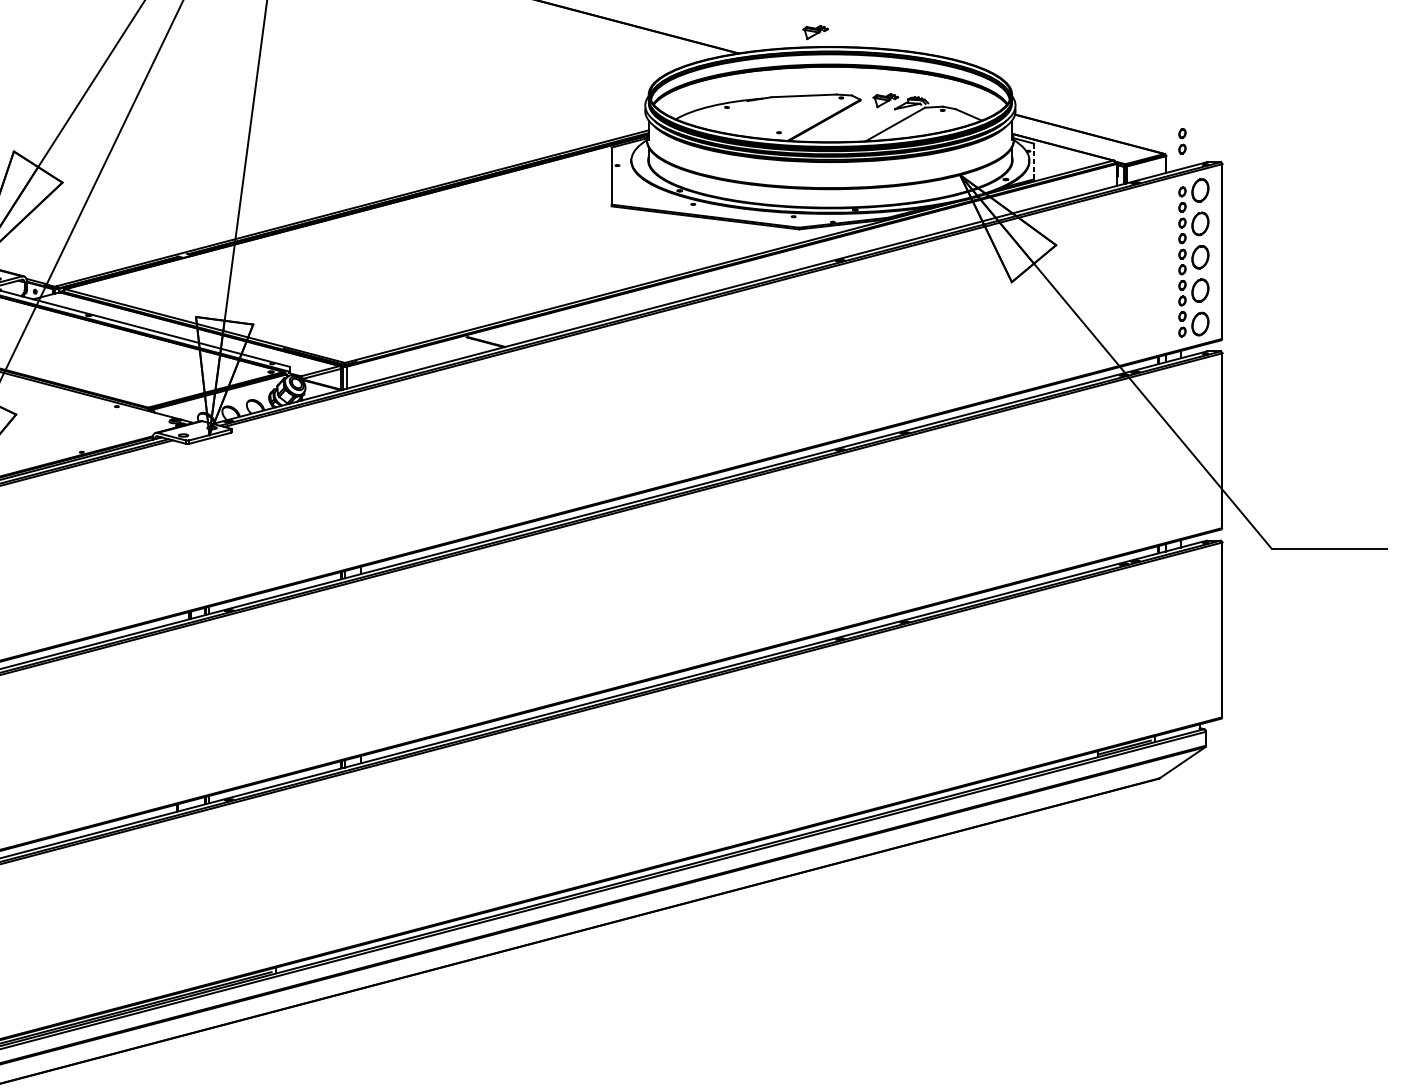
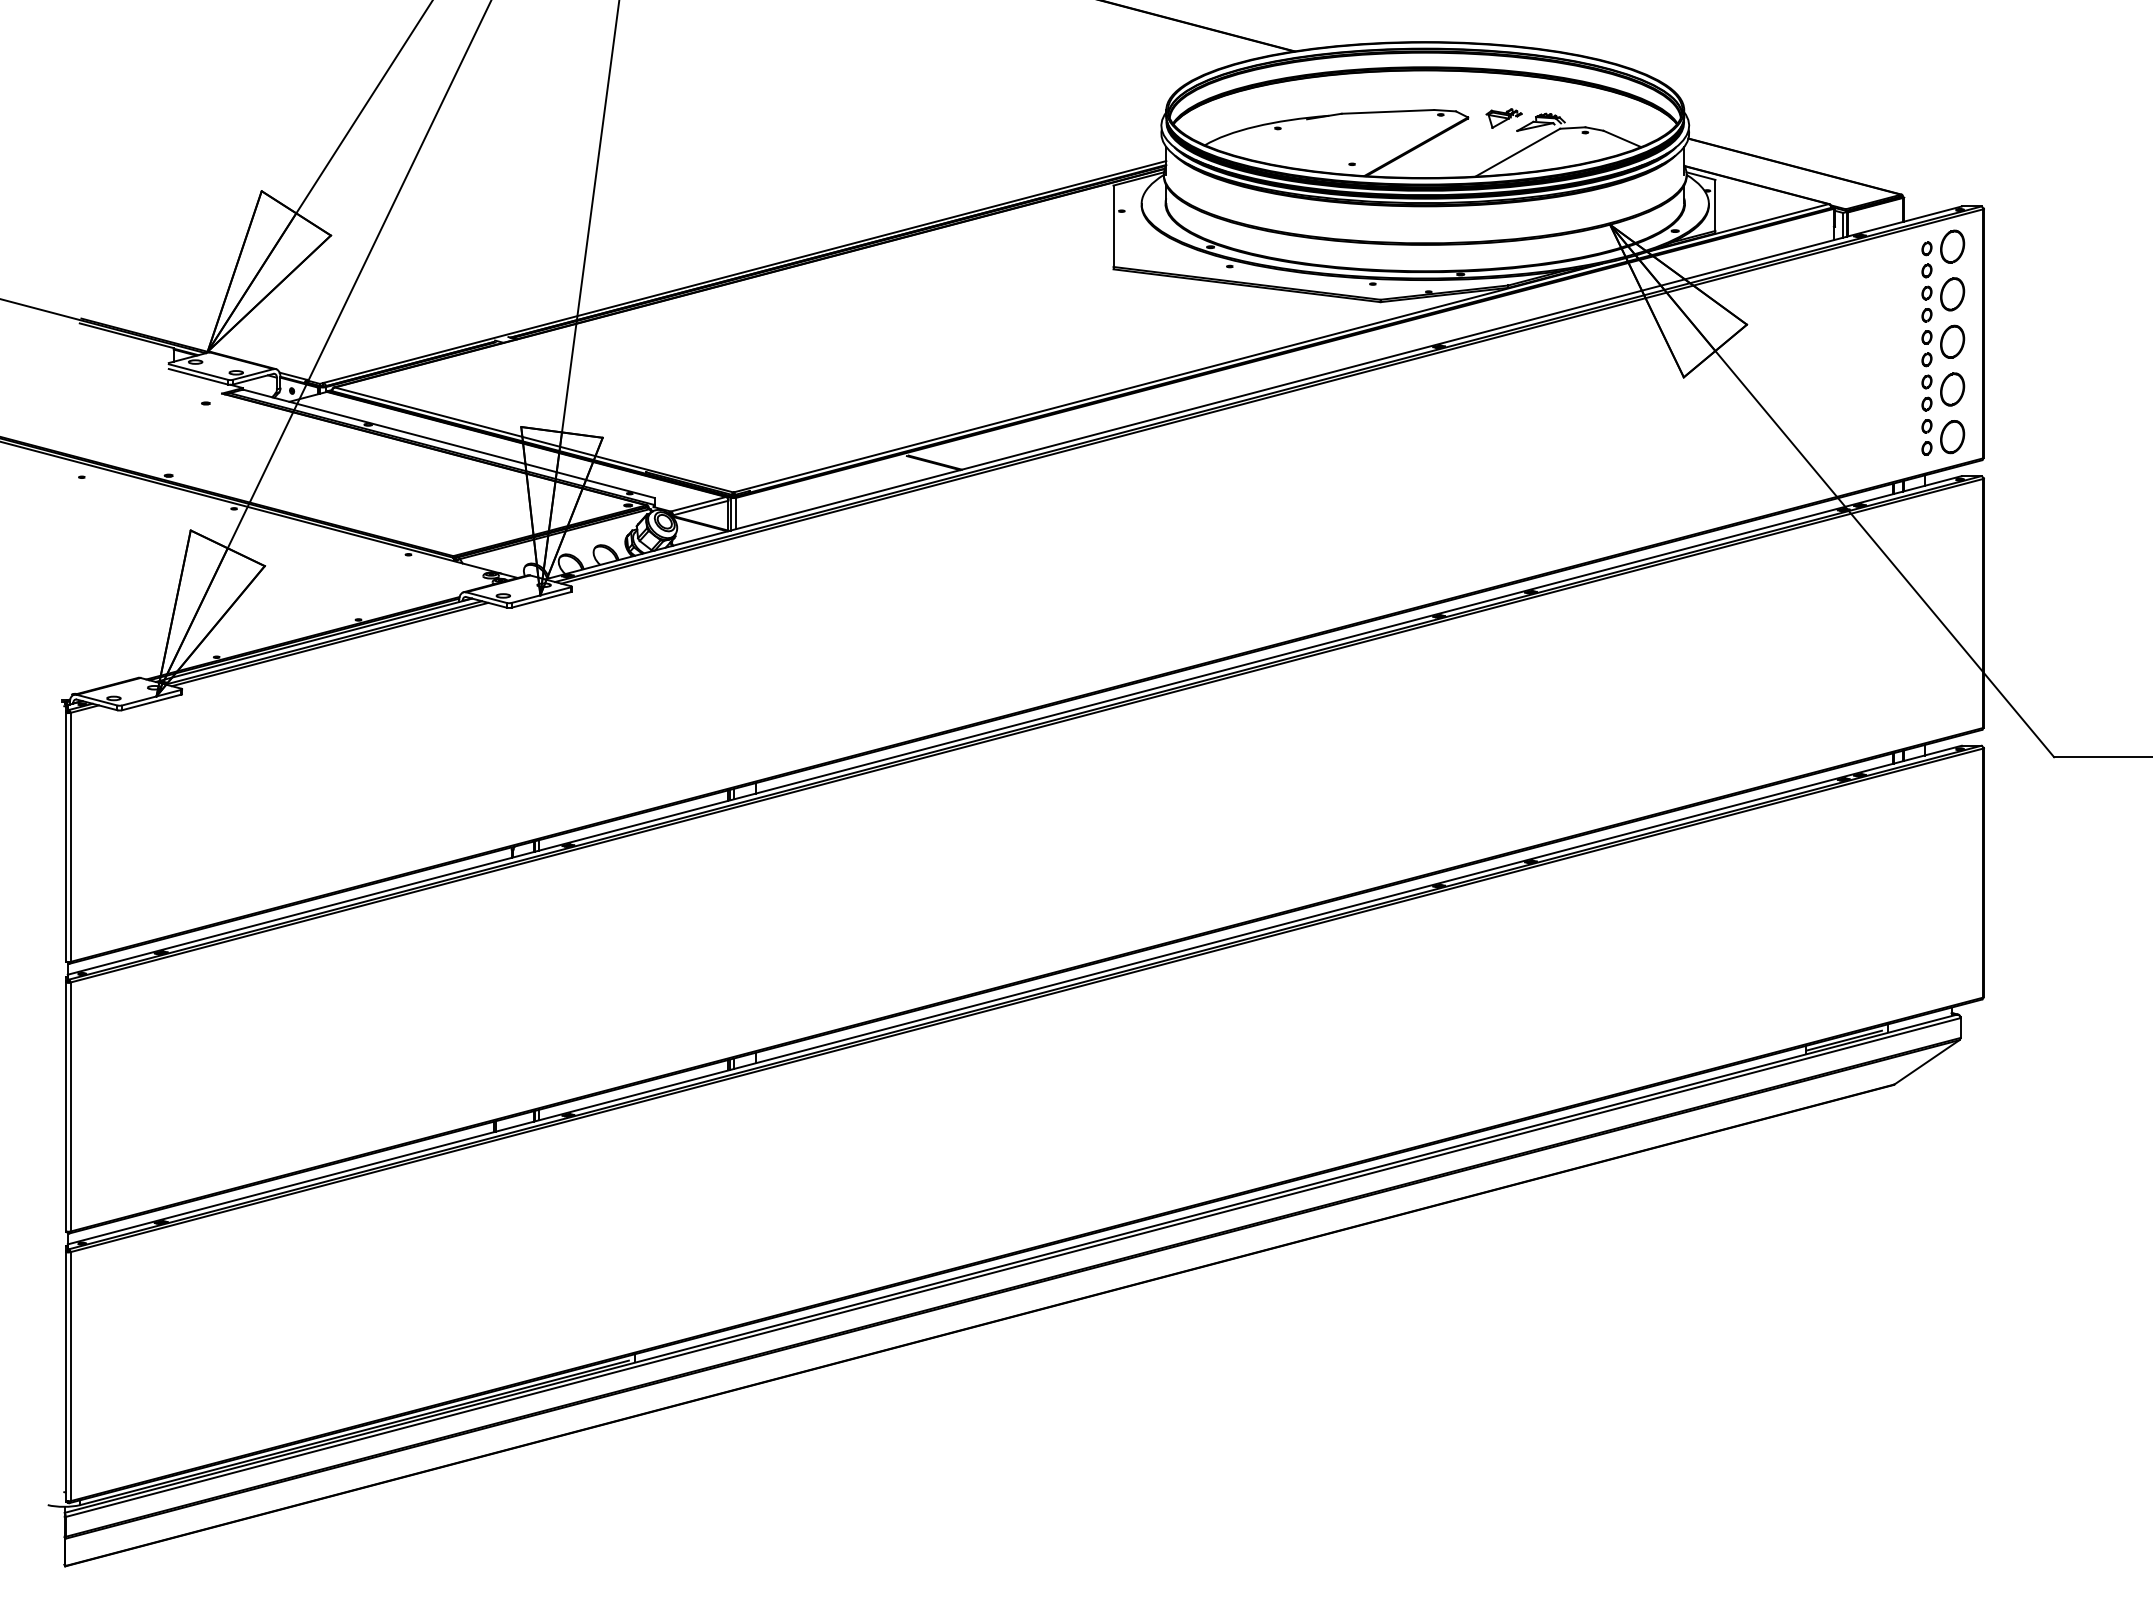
part: (815, 32) -> (1403, 21), removed
part: (1182, 141) -> (1926, 176), removed
line: (1034, 161) -> (1715, 205), dashed -> solid

